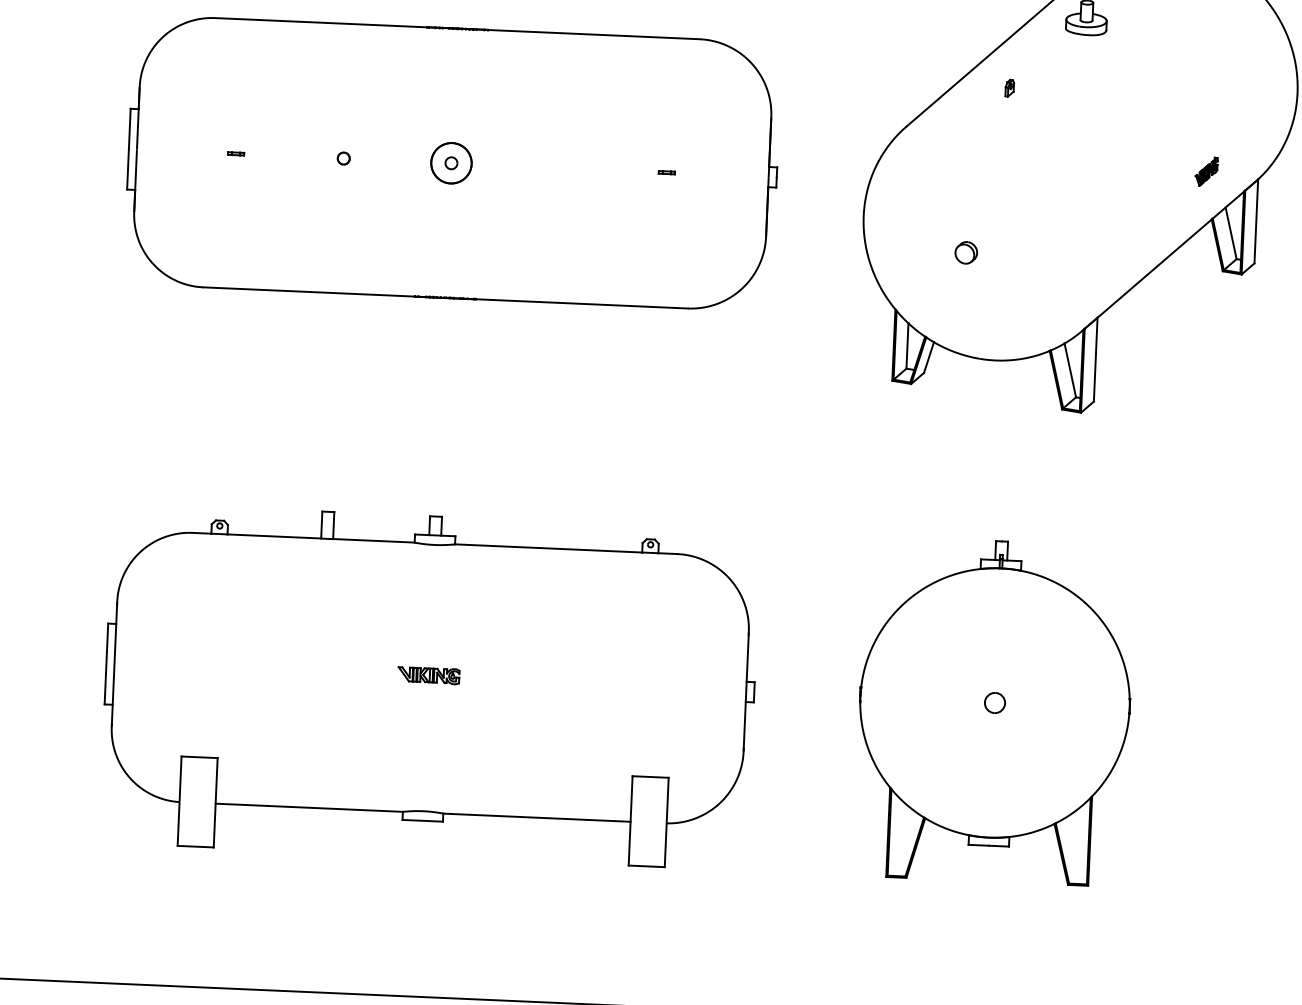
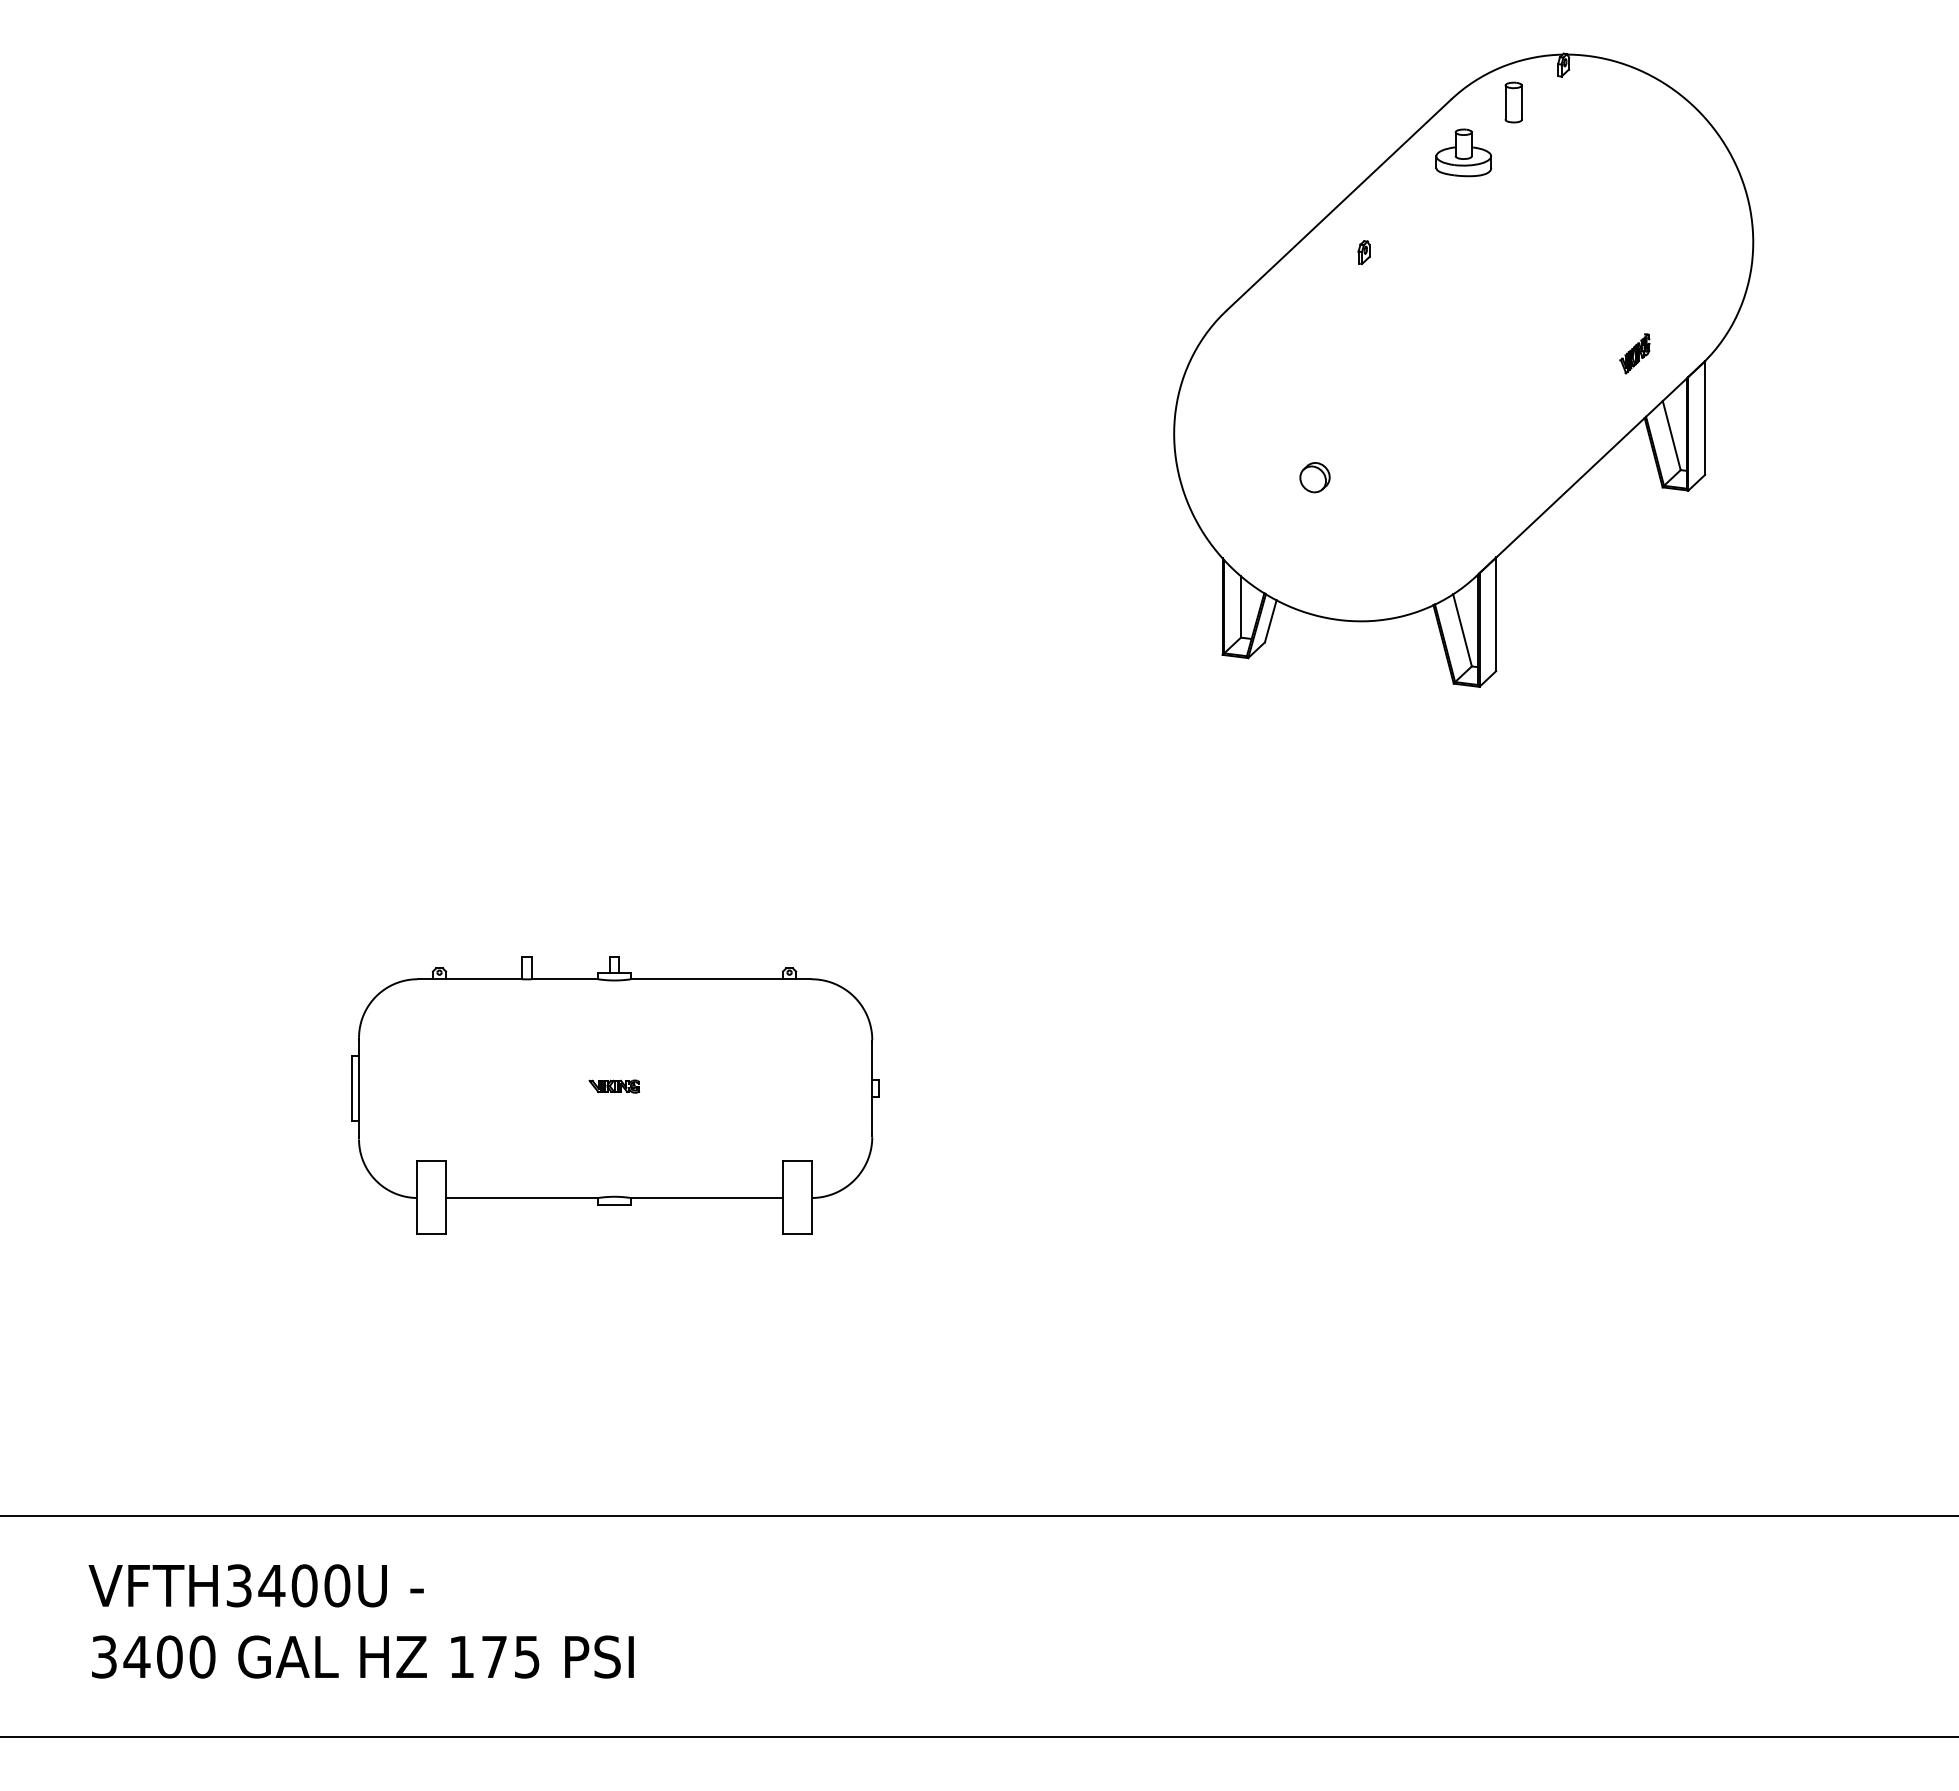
part: (452, 163) -> (615, 386), removed
part: (429, 686) -> (615, 1095), size x0.6
part: (994, 711) -> (1380, 1095), removed

